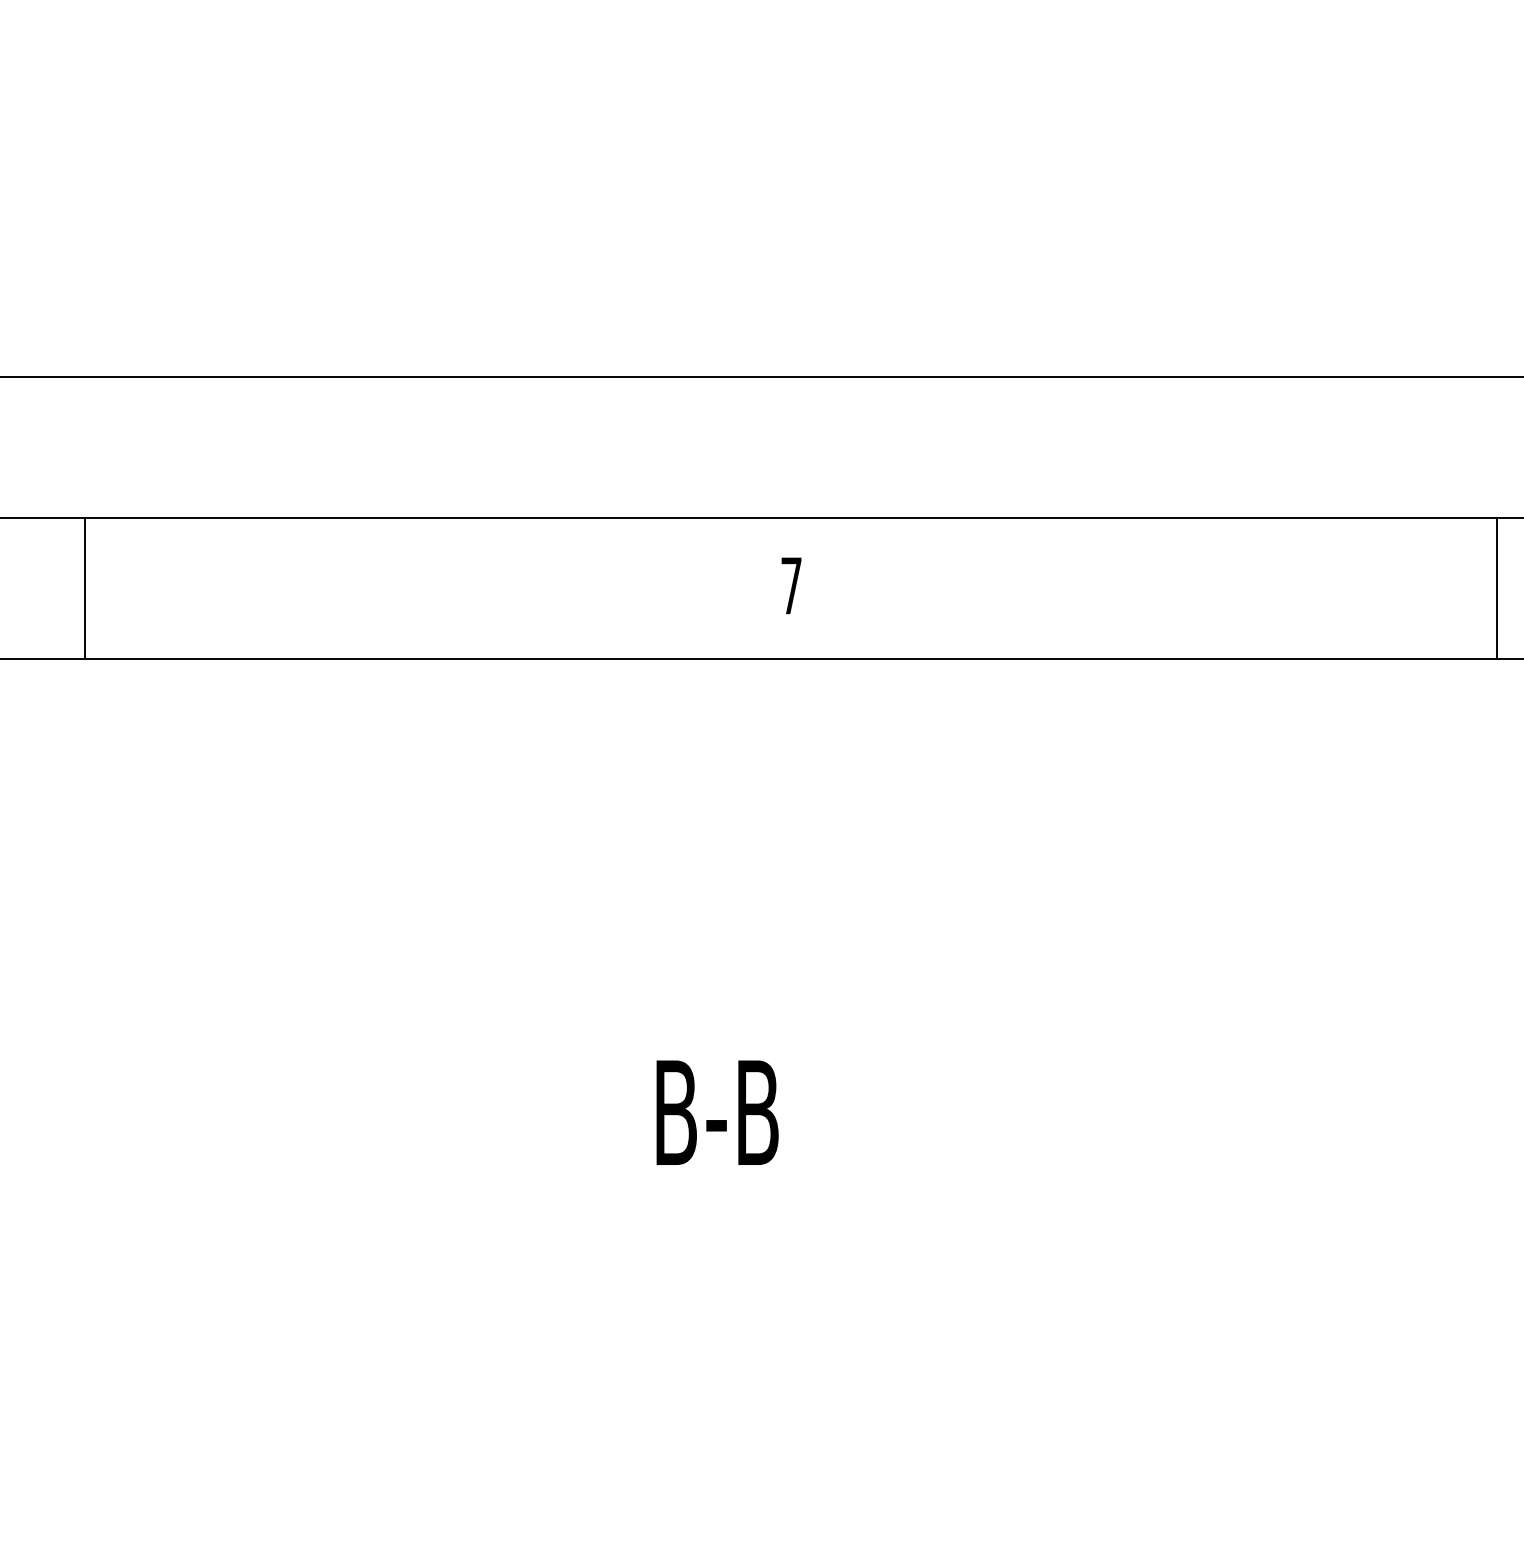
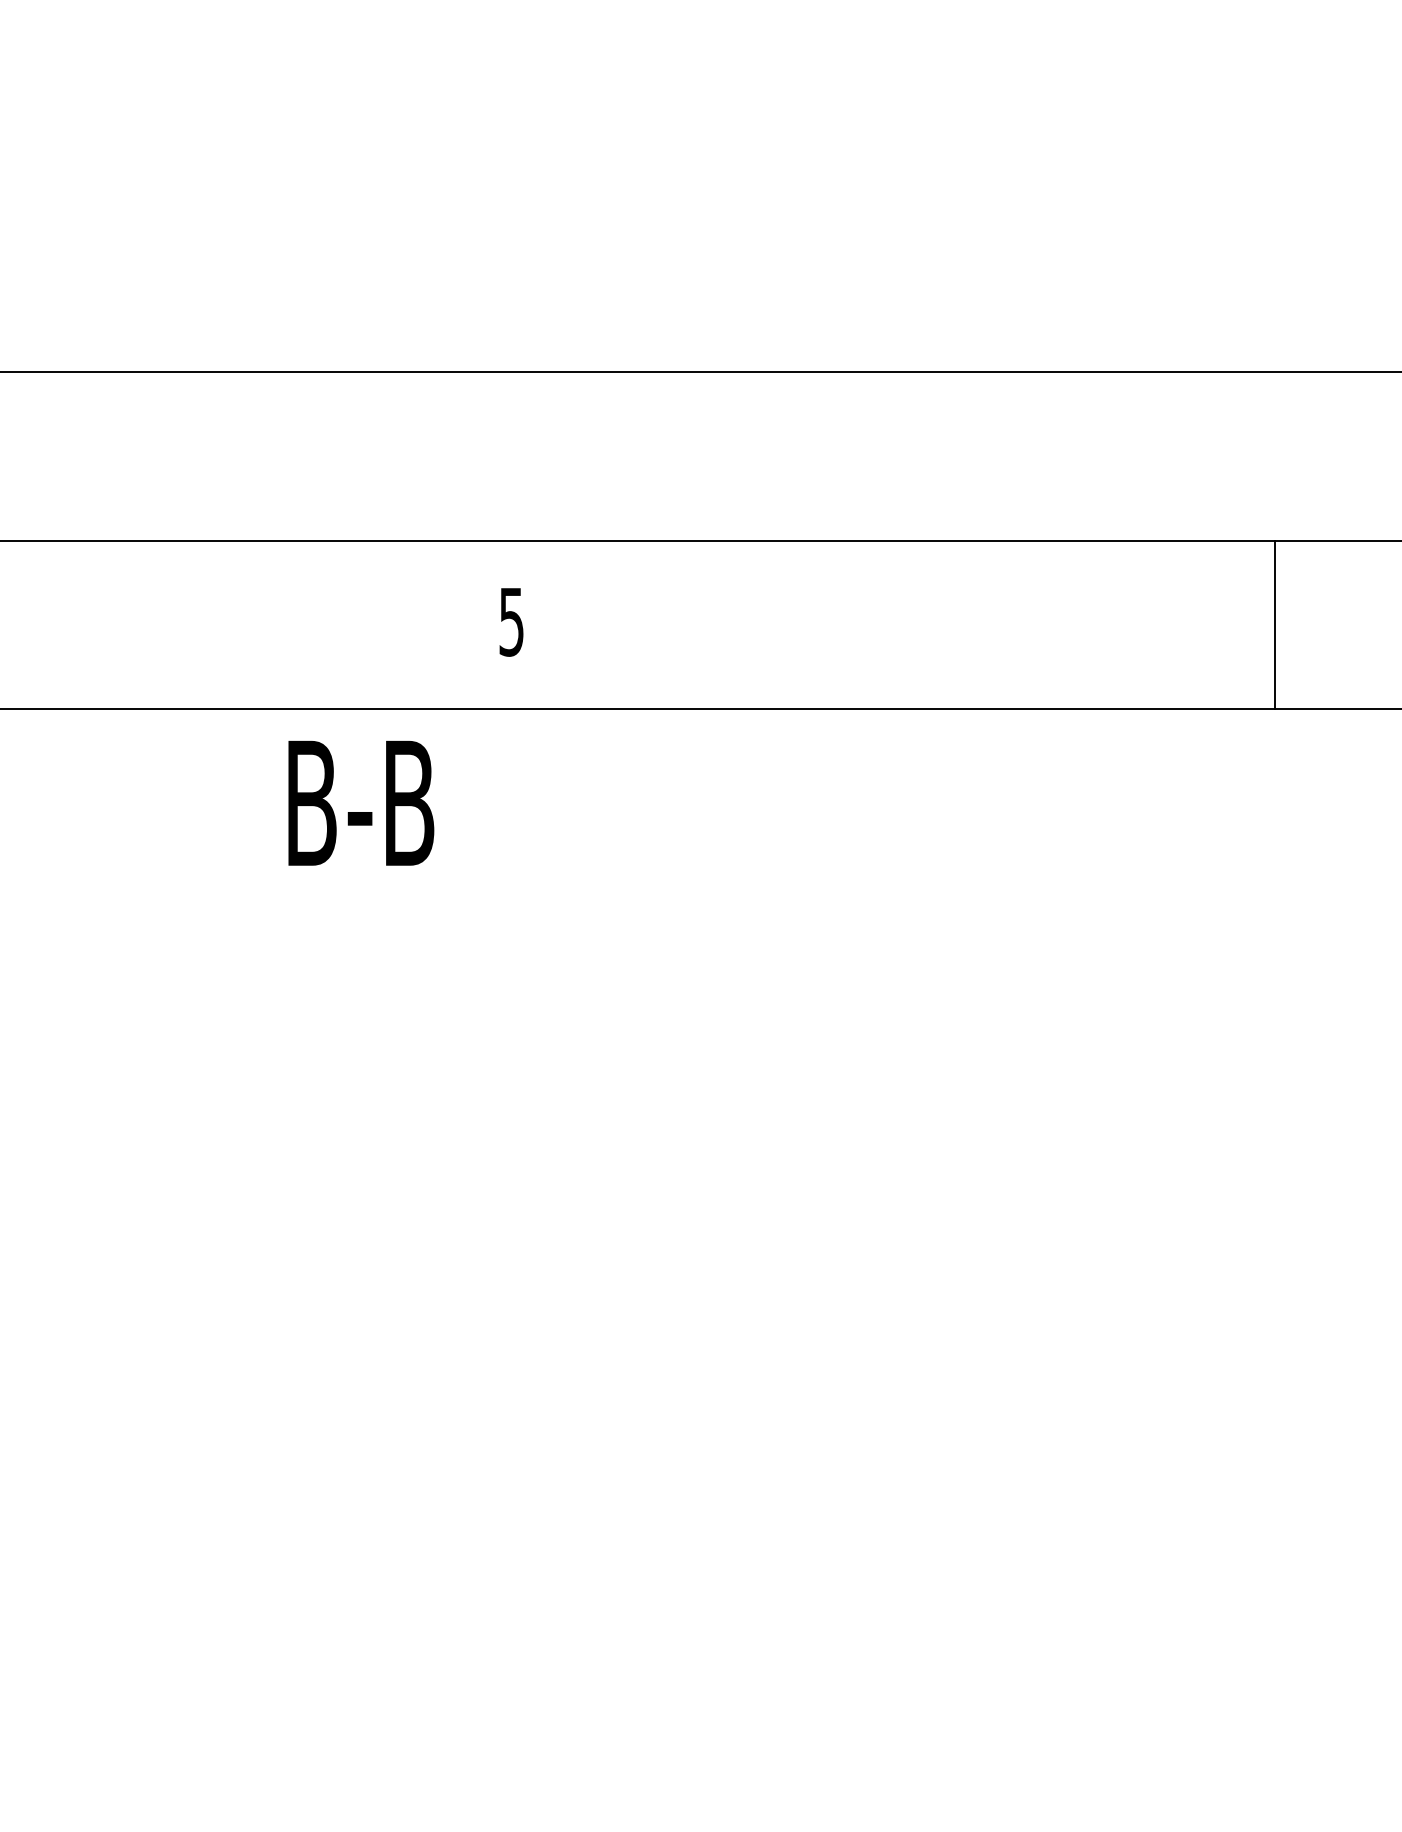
text: (791, 586) -> (511, 622), 7 -> 5
line: (1496, 588) -> (1274, 625), moved
text: (717, 1112) -> (361, 802), moved

